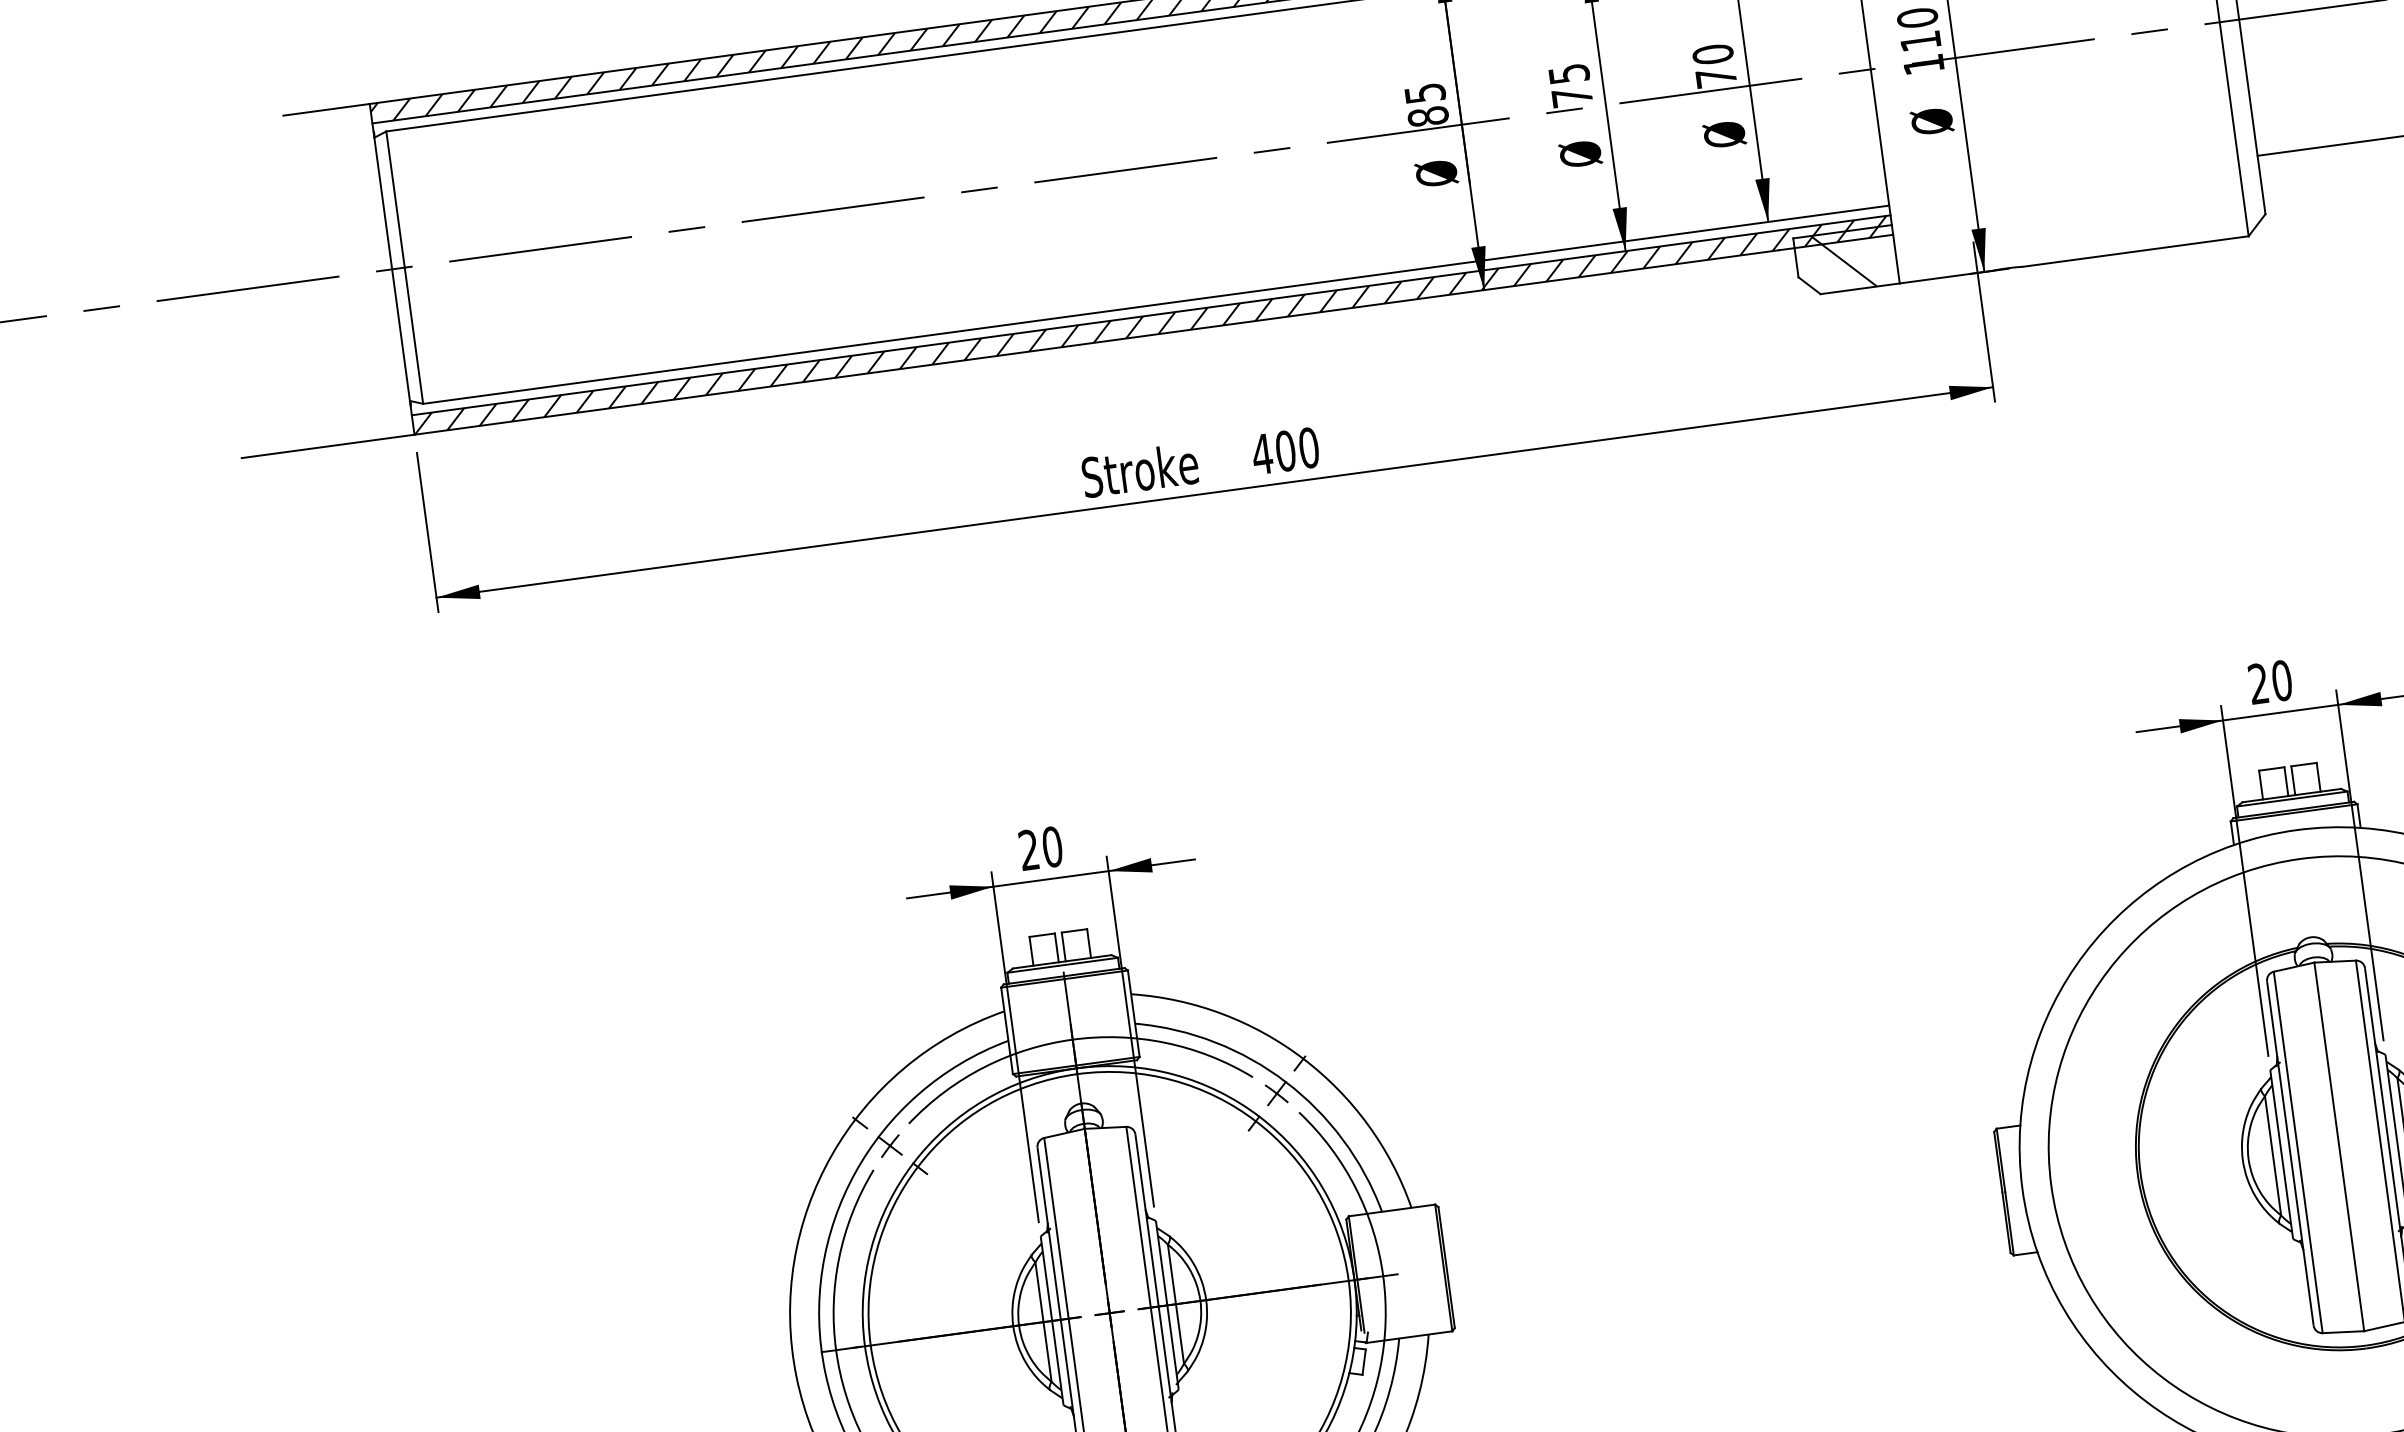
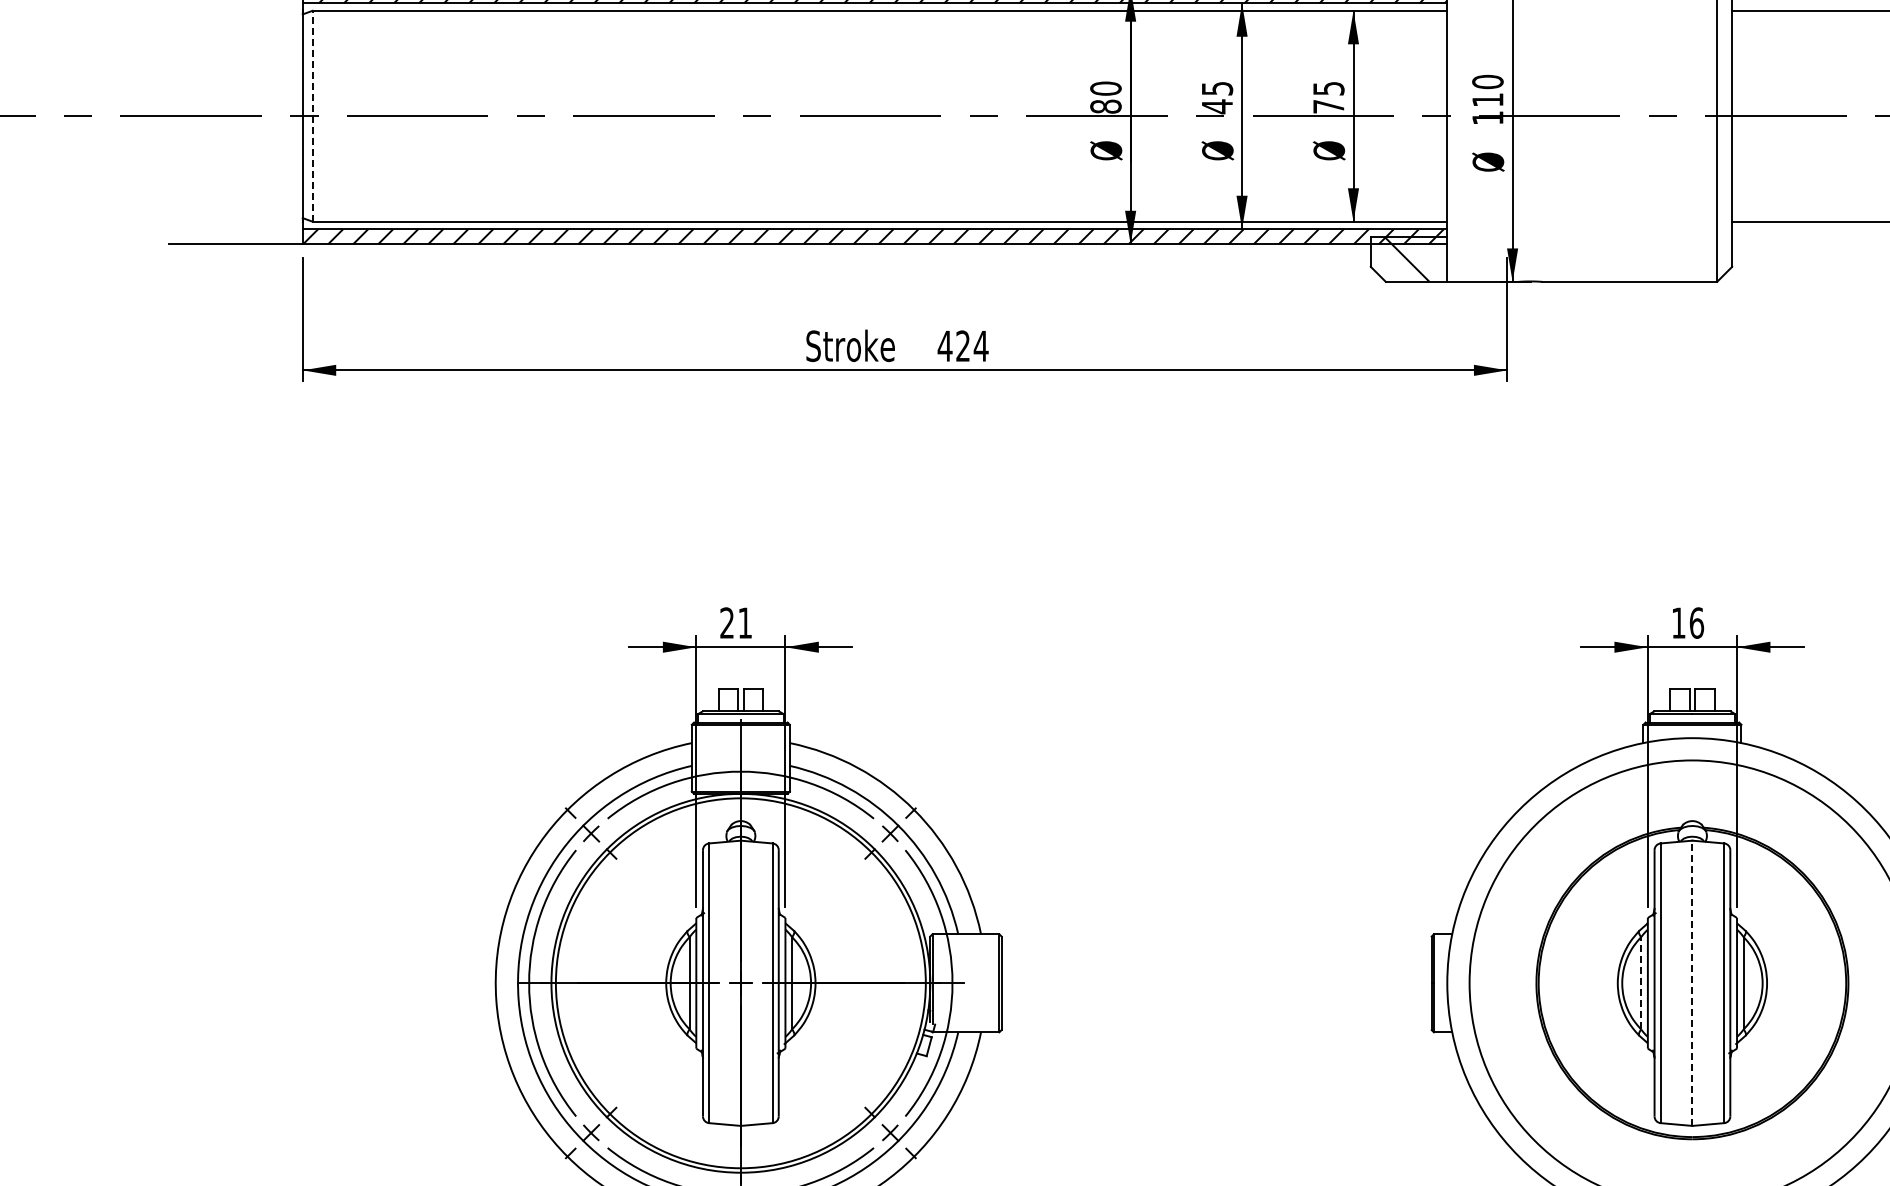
text: (1712, 54) -> (1328, 88), 70 -> 75
text: (1424, 93) -> (1105, 88), 85 -> 80
text: (1572, 96) -> (1217, 106), 75 -> 45
line: (404, 266) -> (312, 115), solid -> dashed
text: (1297, 449) -> (972, 346), 400 -> 424
text: (2271, 681) -> (1688, 622), 20 -> 16
text: (1052, 846) -> (745, 622), 20 -> 21
line: (2339, 1147) -> (1692, 983), solid -> dashed
line: (2273, 1154) -> (1641, 982), solid -> dashed

